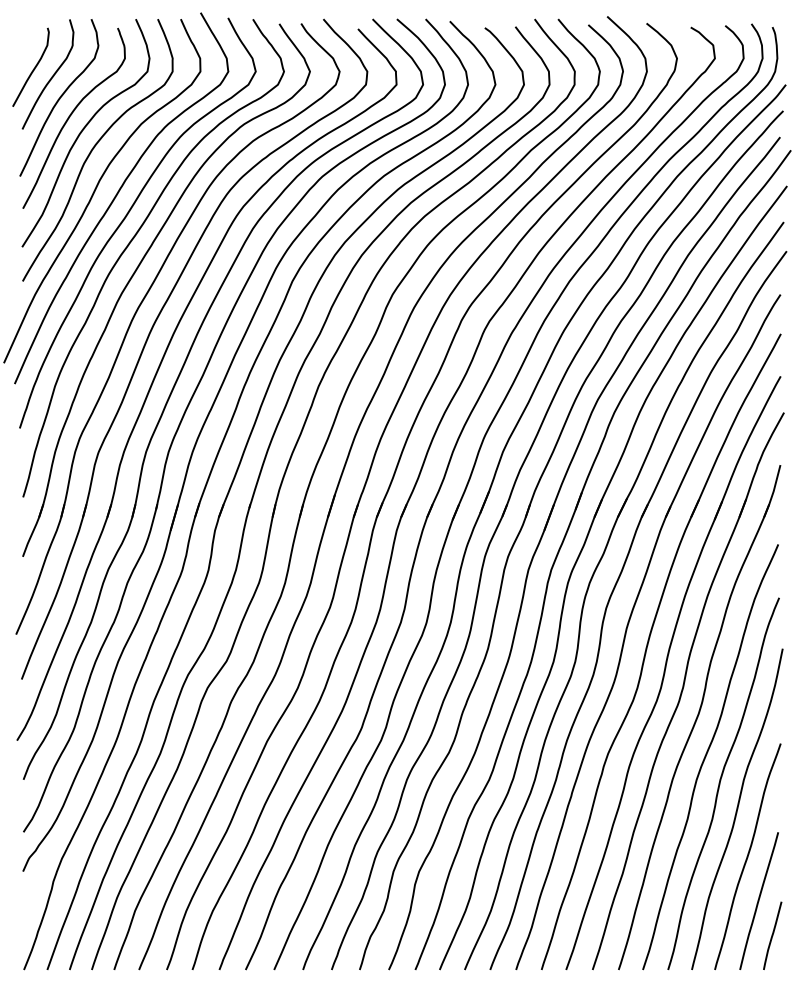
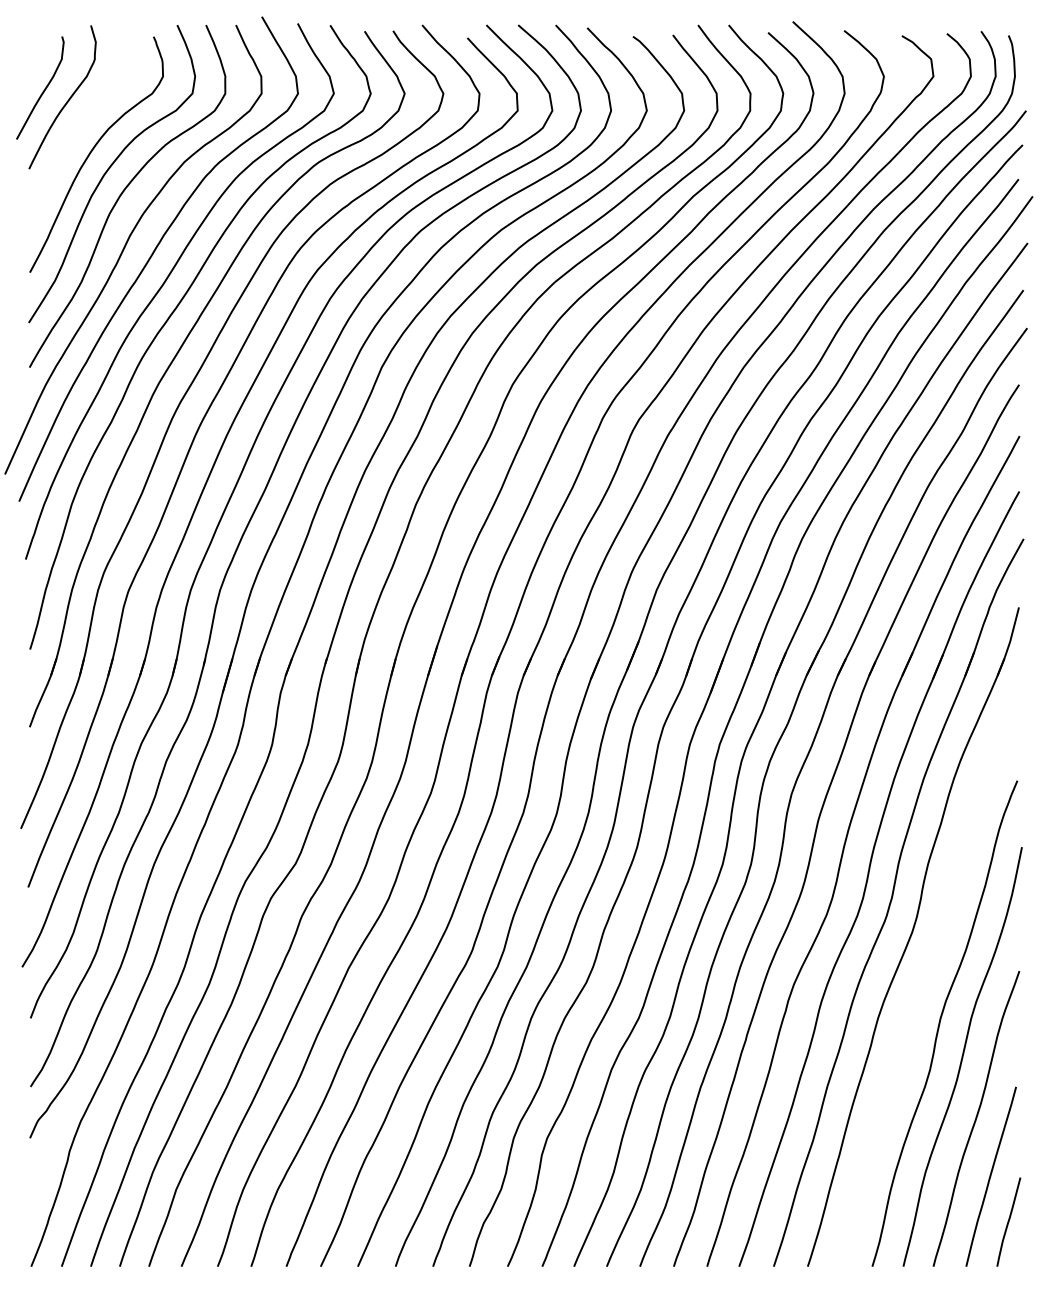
curve: (59, 97) -> (77, 127), removed
curve: (706, 757) -> (922, 989), removed

